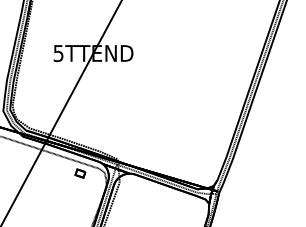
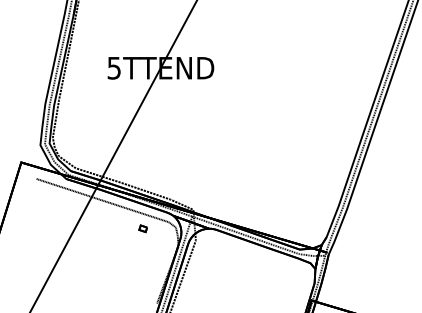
part: (79, 173) -> (142, 228), size x0.6

